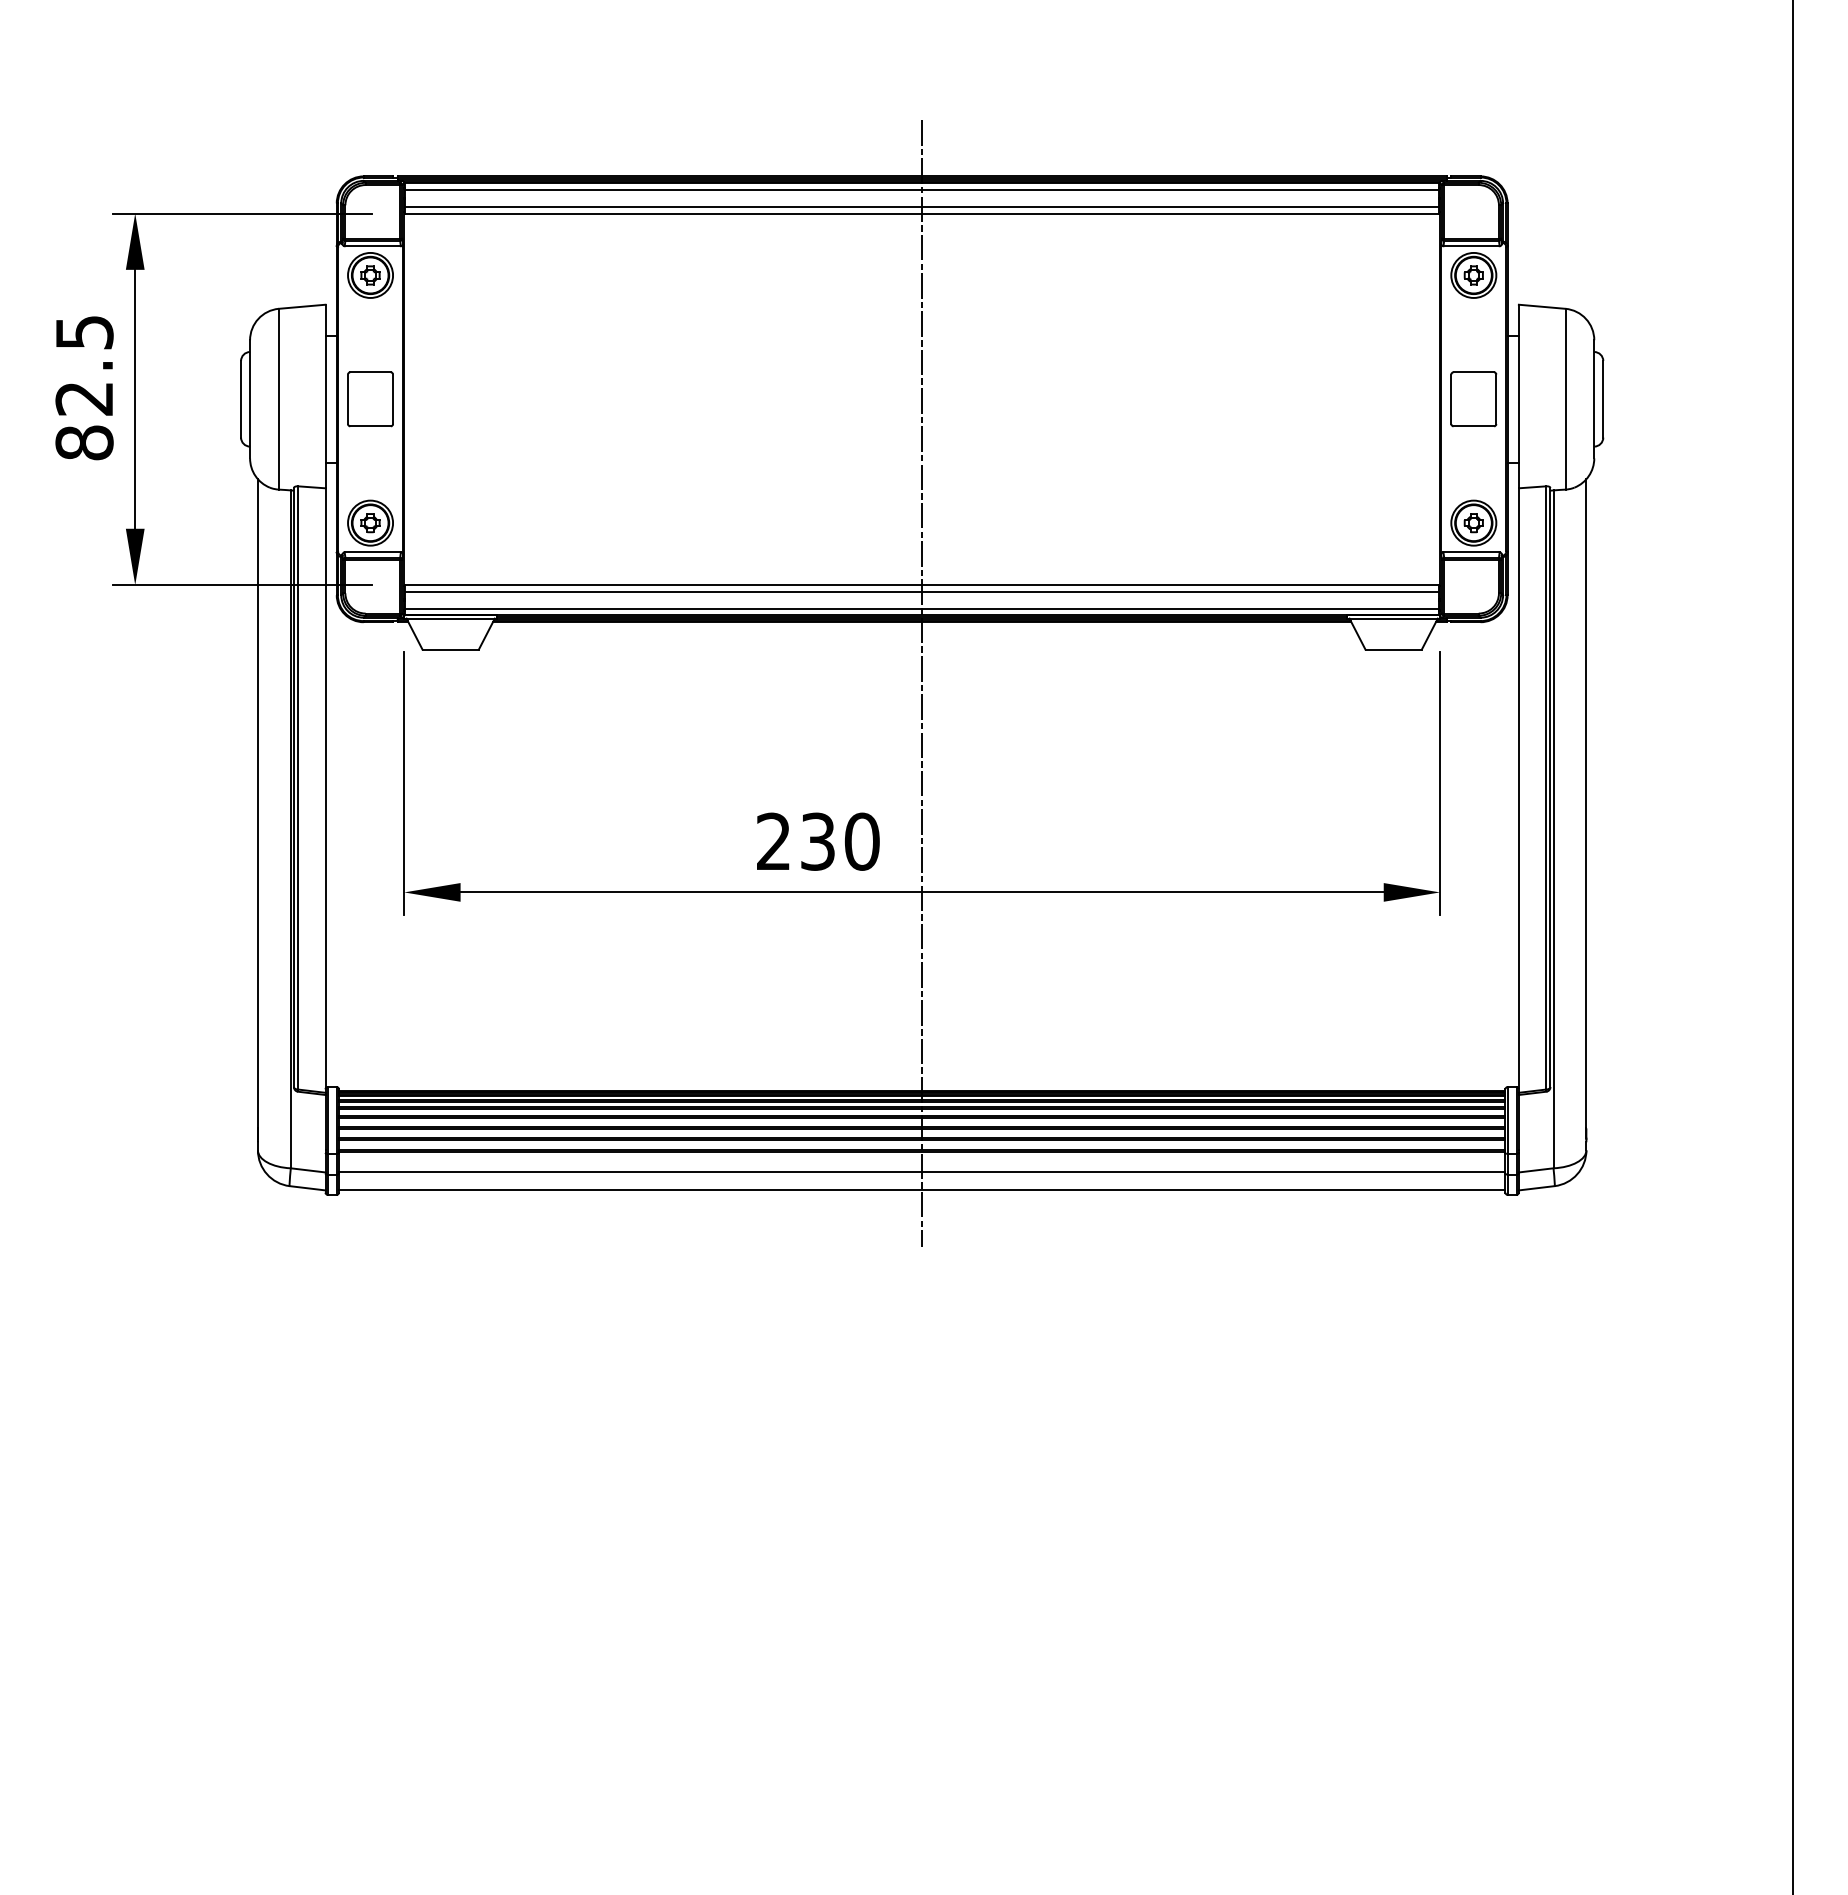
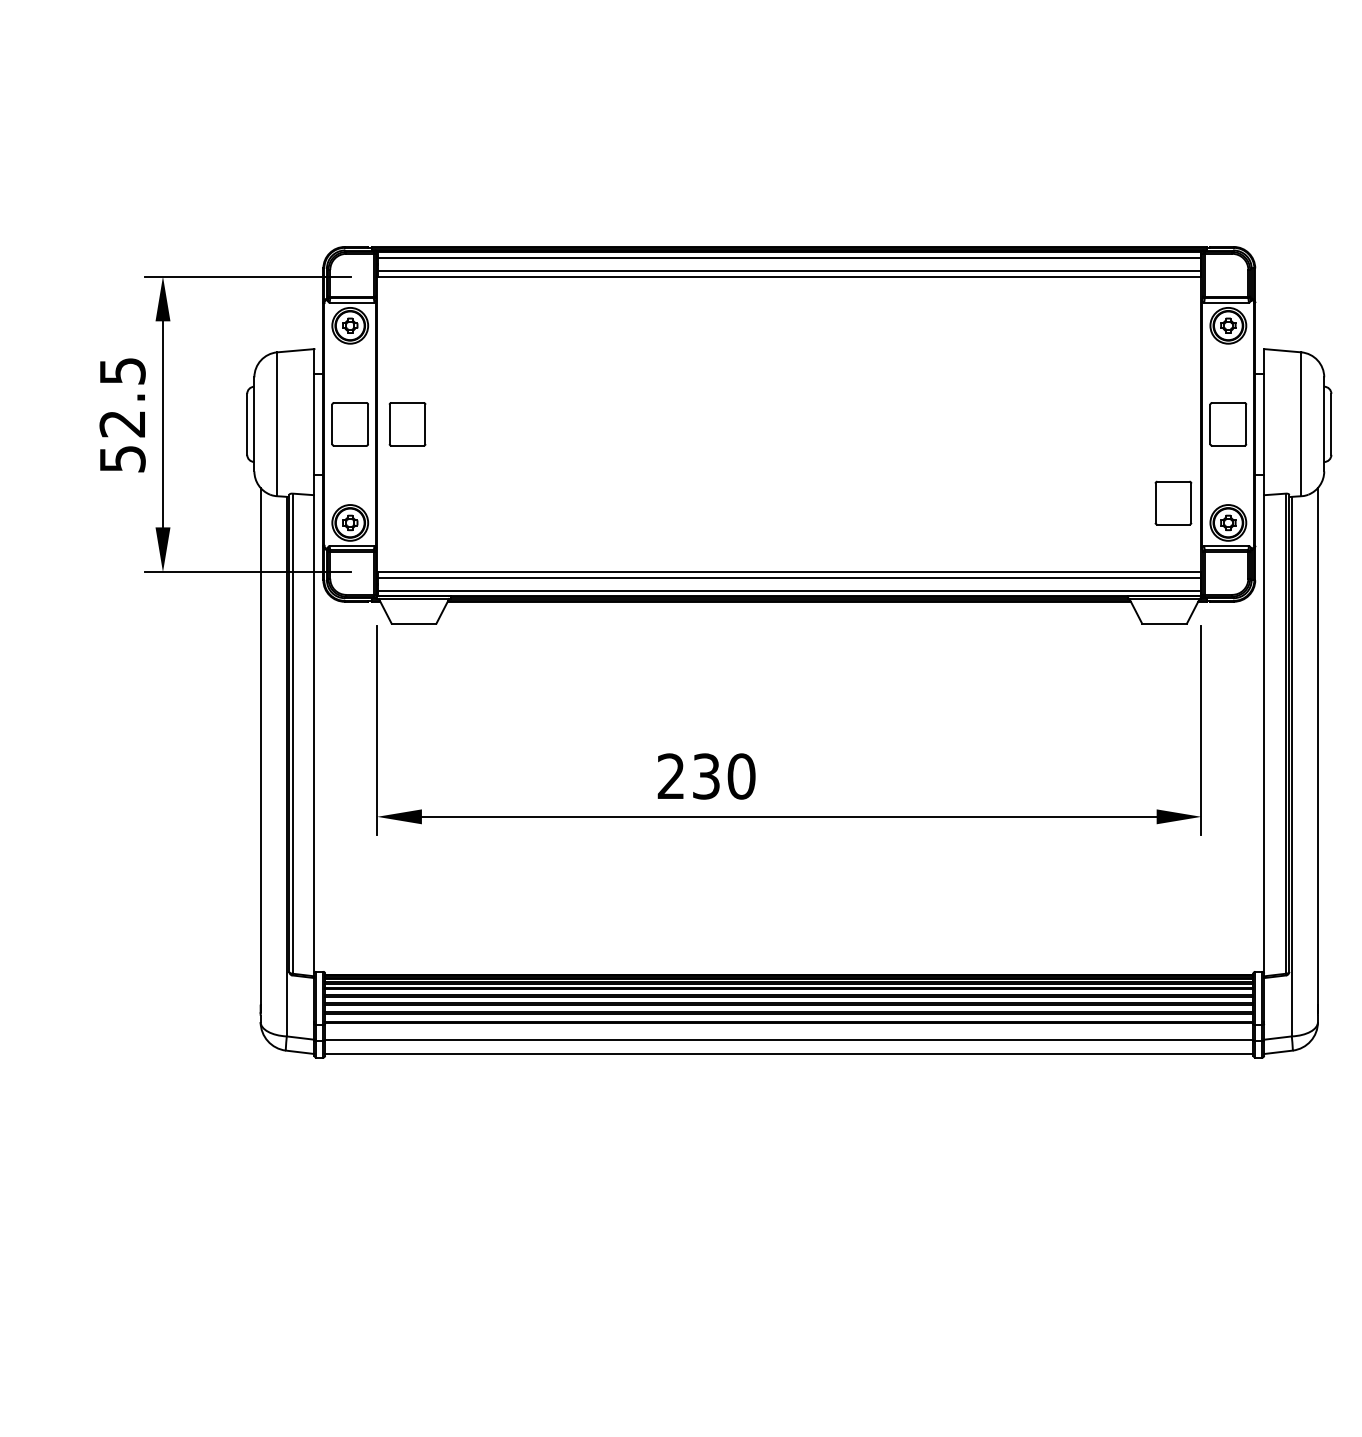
part: (442, 399) -> (407, 424), added
text: (84, 442) -> (122, 458), 82.5 -> 52.5
part: (1404, 498) -> (1173, 503), added
line: (922, 683) -> (789, 650), removed

